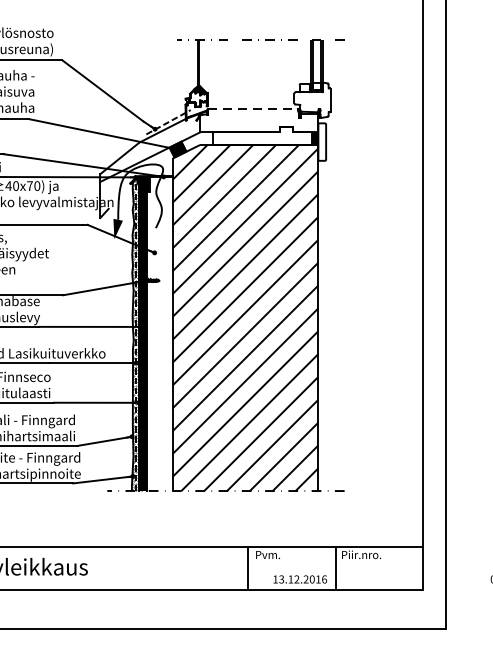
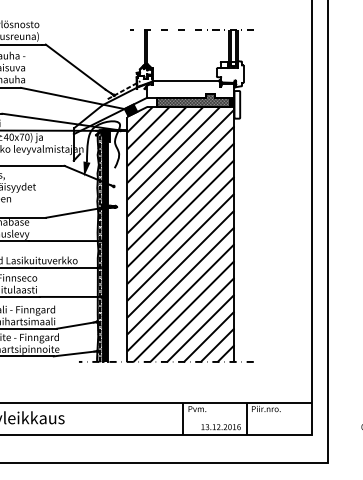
line: (253, 109) -> (186, 80), dashed -> solid
hatch: (261, 136) -> (192, 100), added

